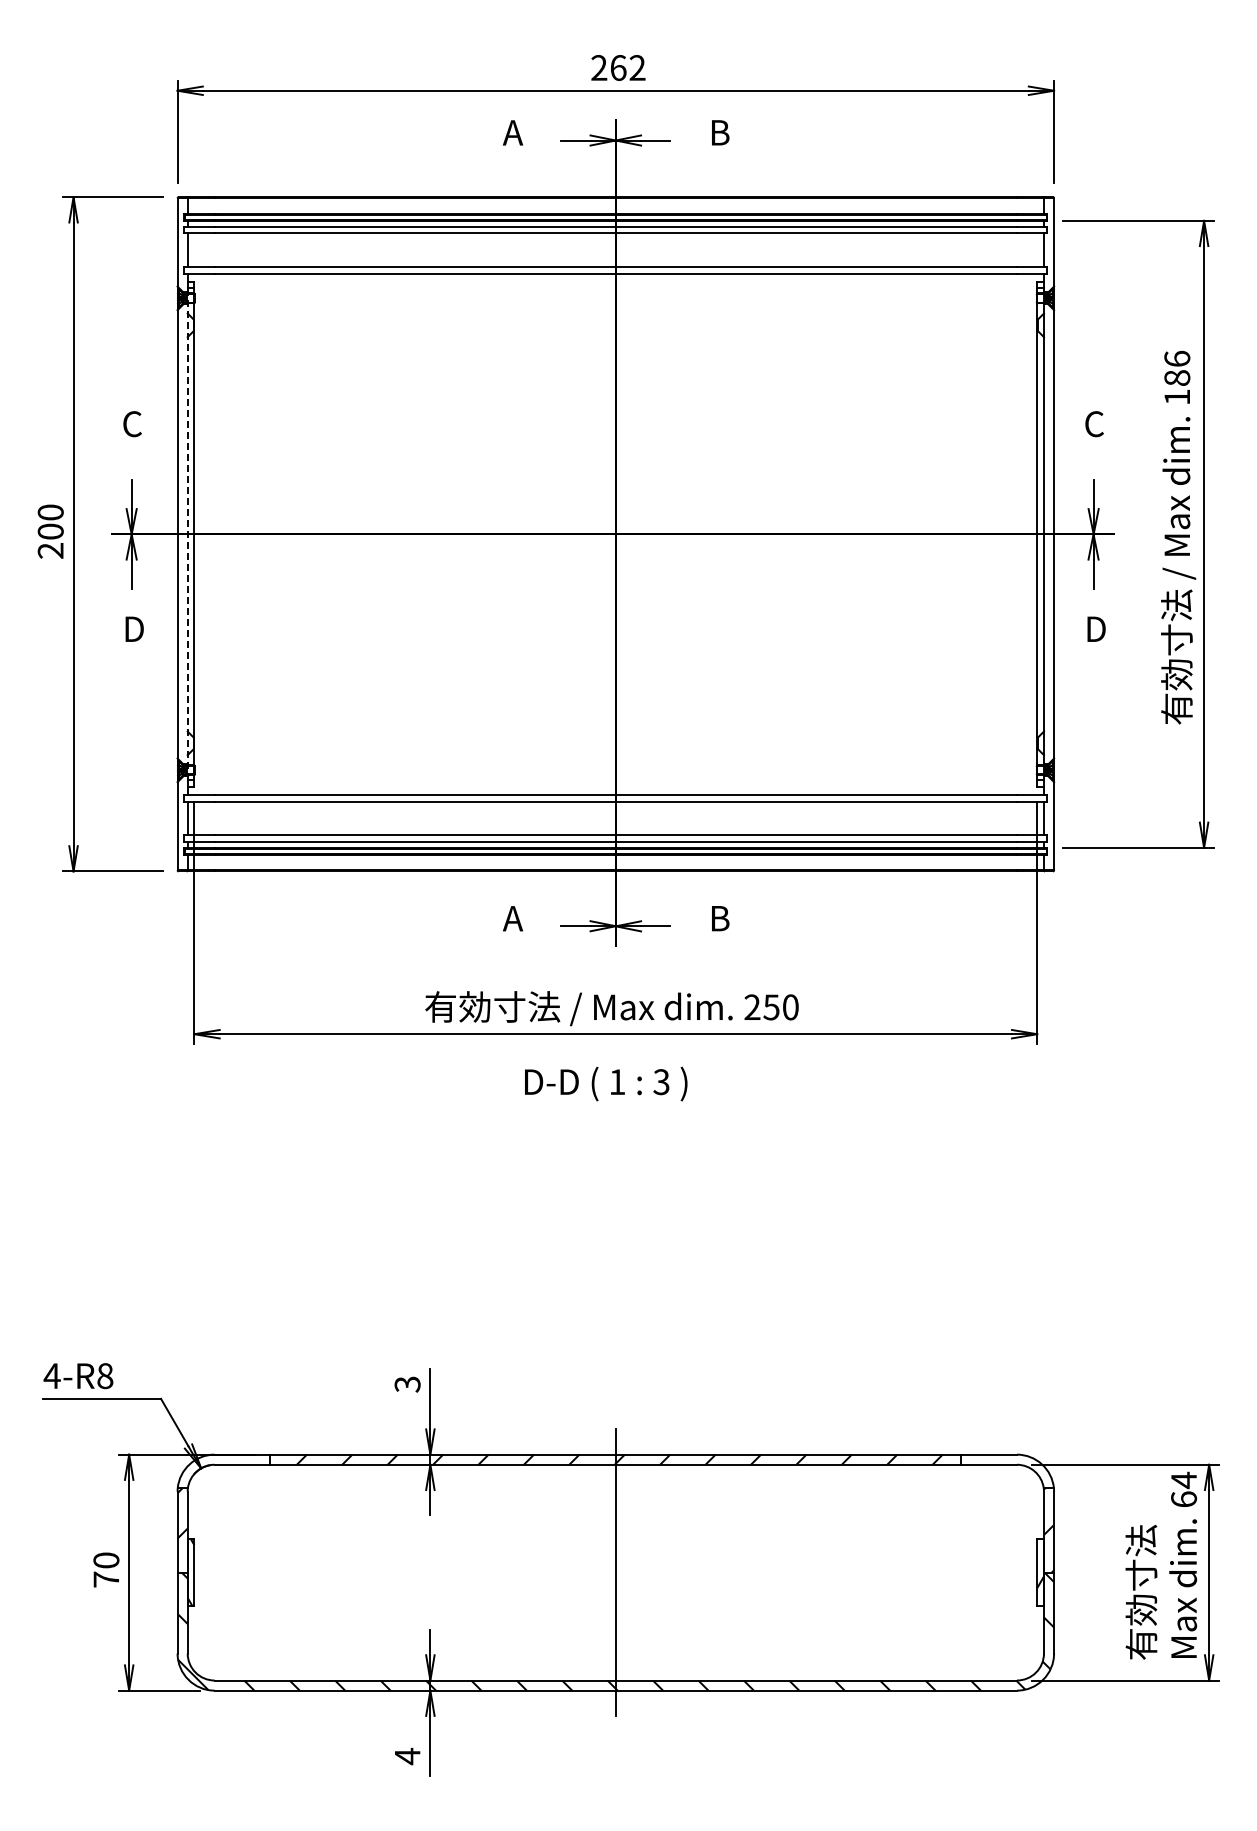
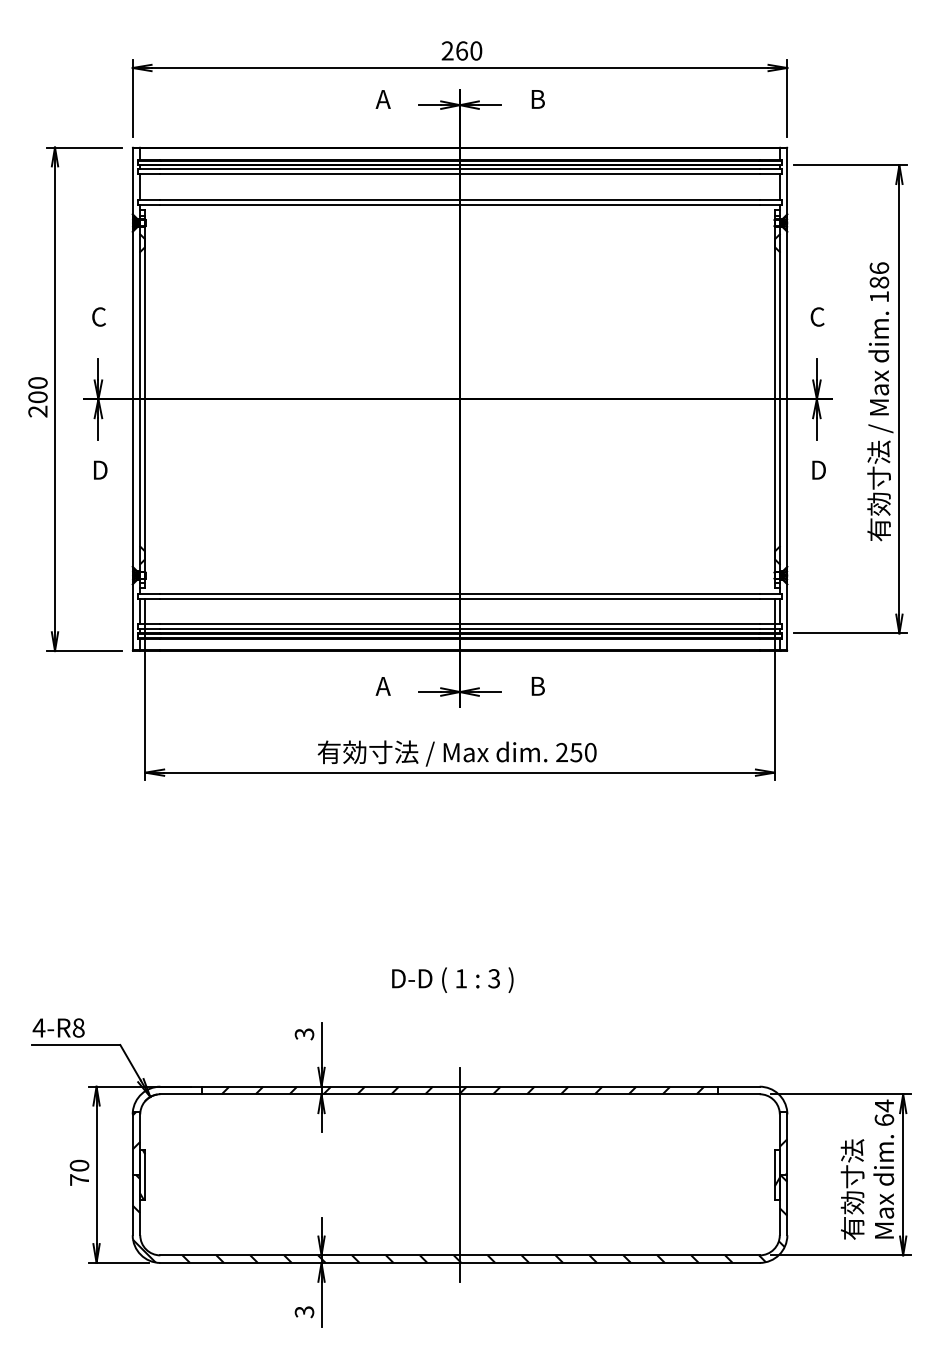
text: (637, 67) -> (476, 50), 262 -> 260
line: (187, 533) -> (140, 398), dashed -> solid
text: (606, 1083) -> (453, 979), moved
text: (407, 1756) -> (304, 1312), 4 -> 3

